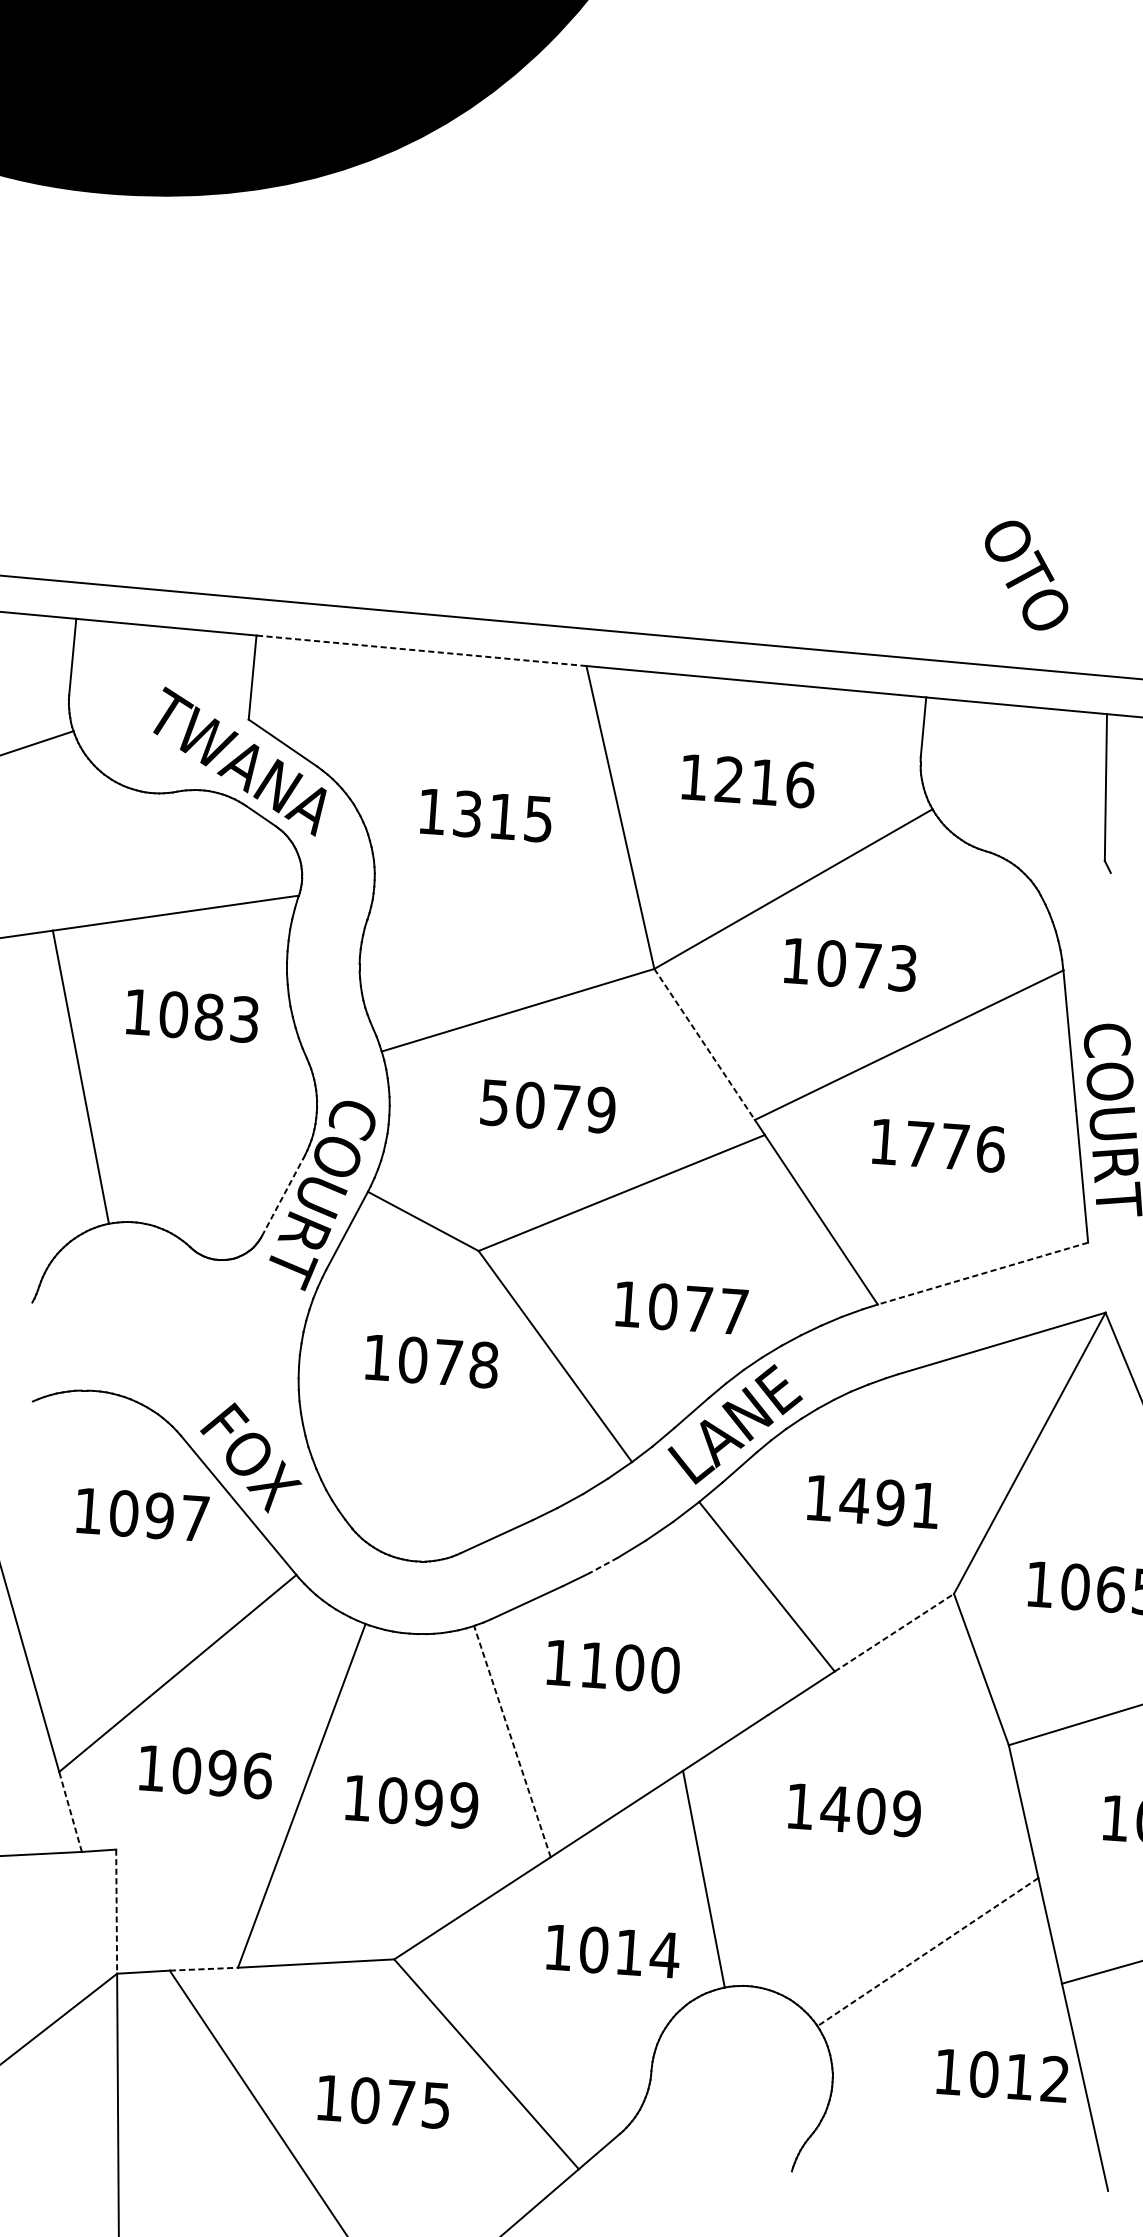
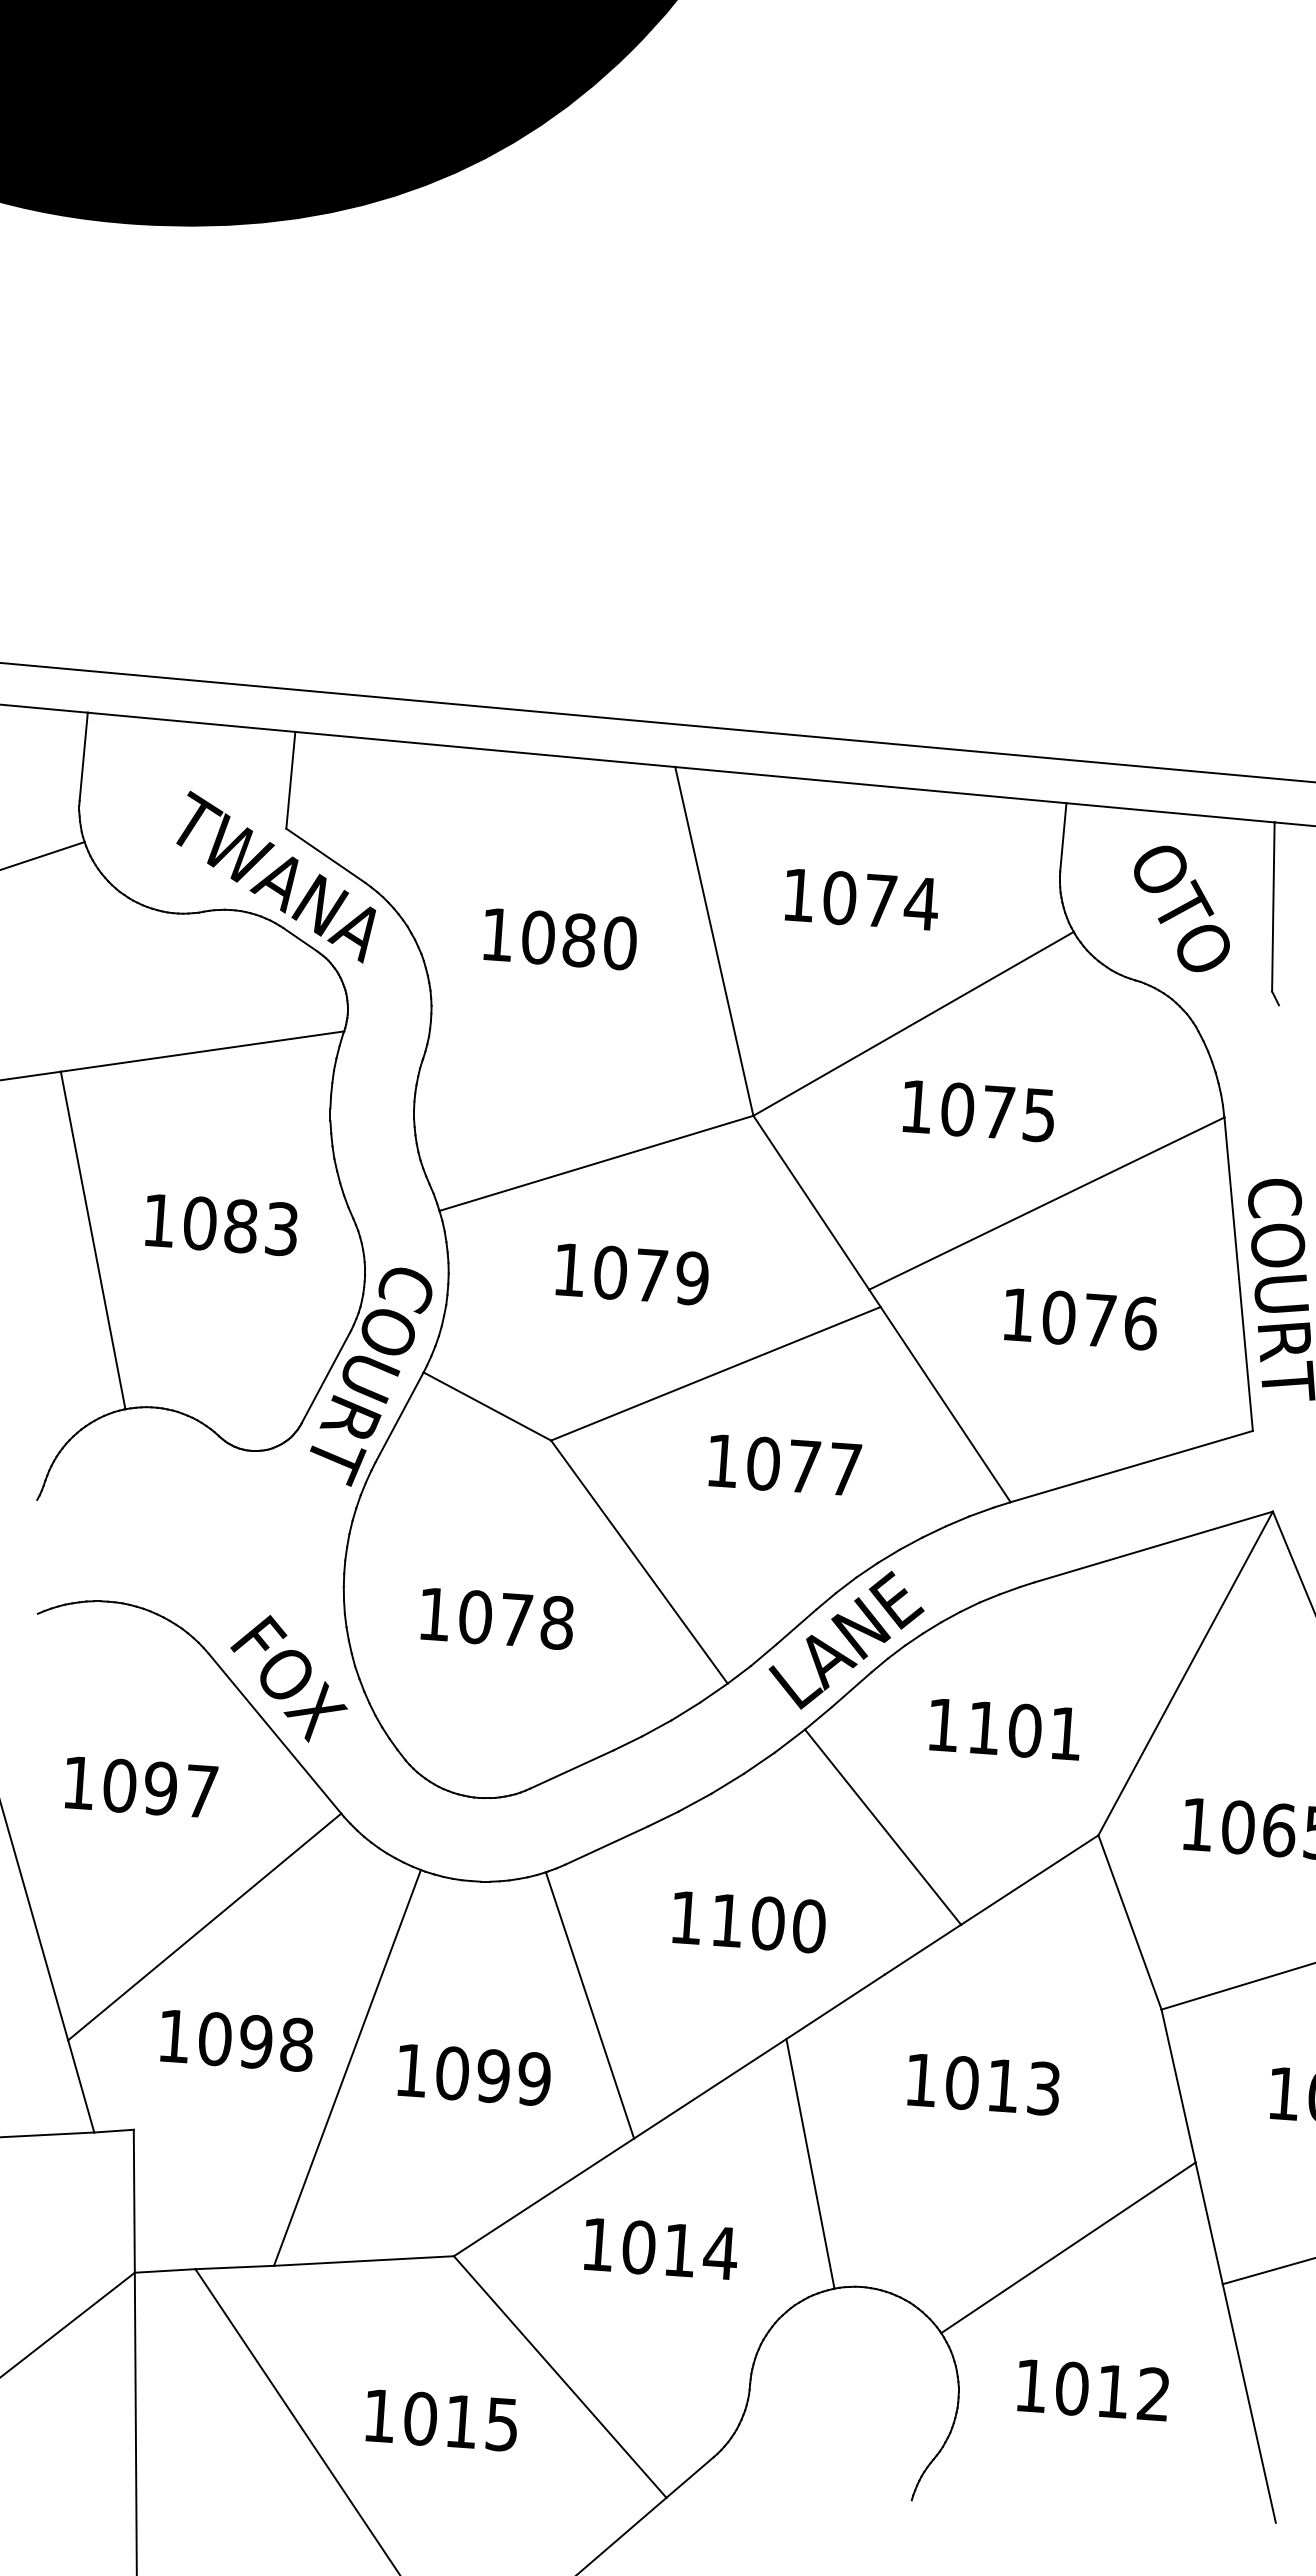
text: (1026, 575) -> (1181, 908), moved
line: (421, 650) -> (485, 749), dashed -> solid
text: (763, 781) -> (879, 900), 1216 -> 1074
text: (502, 816) -> (578, 940), 1315 -> 1080
text: (901, 967) -> (1038, 1114), 1073 -> 1075
text: (192, 1016) -> (221, 1225), moved
line: (704, 1045) -> (811, 1203), dashed -> solid
text: (492, 1102) -> (567, 1269), 5079 -> 1079
text: (919, 1144) -> (1058, 1317), 1776 -> 1076
line: (282, 1196) -> (325, 1377), dashed -> solid
line: (982, 1273) -> (1131, 1466), dashed -> solid
text: (682, 1307) -> (785, 1464), moved
text: (431, 1361) -> (496, 1618), moved
text: (871, 1501) -> (1003, 1729), 1491 -> 1101
text: (142, 1514) -> (141, 1786), moved
line: (603, 1565) -> (694, 1802), dashed -> solid
line: (894, 1633) -> (1029, 1880), dashed -> solid
text: (612, 1666) -> (748, 1922), moved
line: (512, 1740) -> (589, 2004), dashed -> solid
text: (257, 1775) -> (296, 2044), 1096 -> 1098
line: (70, 1811) -> (81, 2086), dashed -> solid
text: (870, 1811) -> (1002, 2085), 1409 -> 1013
line: (116, 1911) -> (134, 2201), dashed -> solid
text: (612, 1950) -> (660, 2248), moved
line: (928, 1952) -> (1068, 2248), dashed -> solid
line: (204, 1969) -> (235, 2267), dashed -> solid
text: (1001, 2076) -> (1092, 2390), moved
text: (401, 2102) -> (462, 2421), 1075 -> 1015

